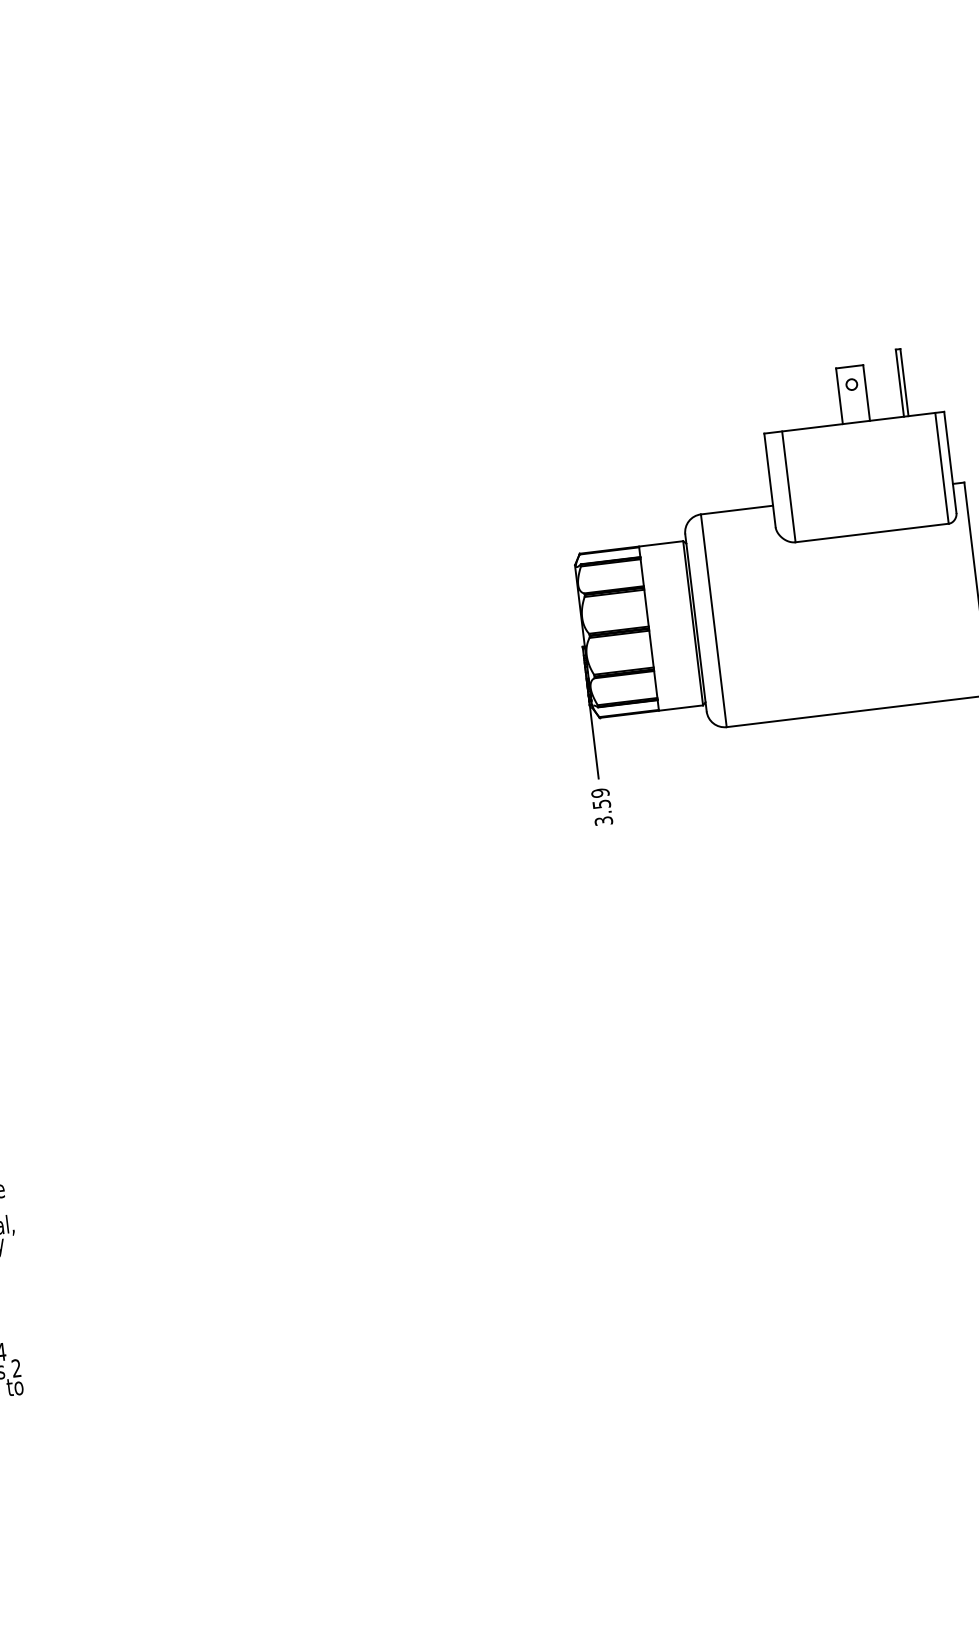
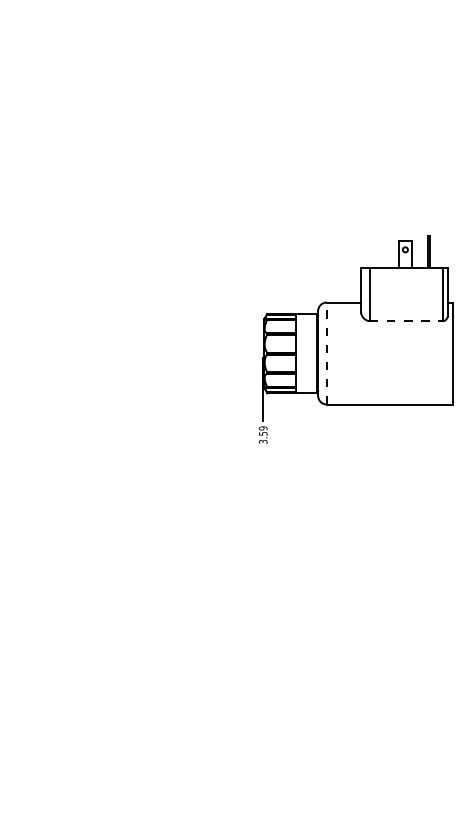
line: (872, 533) -> (406, 321), solid -> dashed
line: (713, 620) -> (326, 353), solid -> dashed

